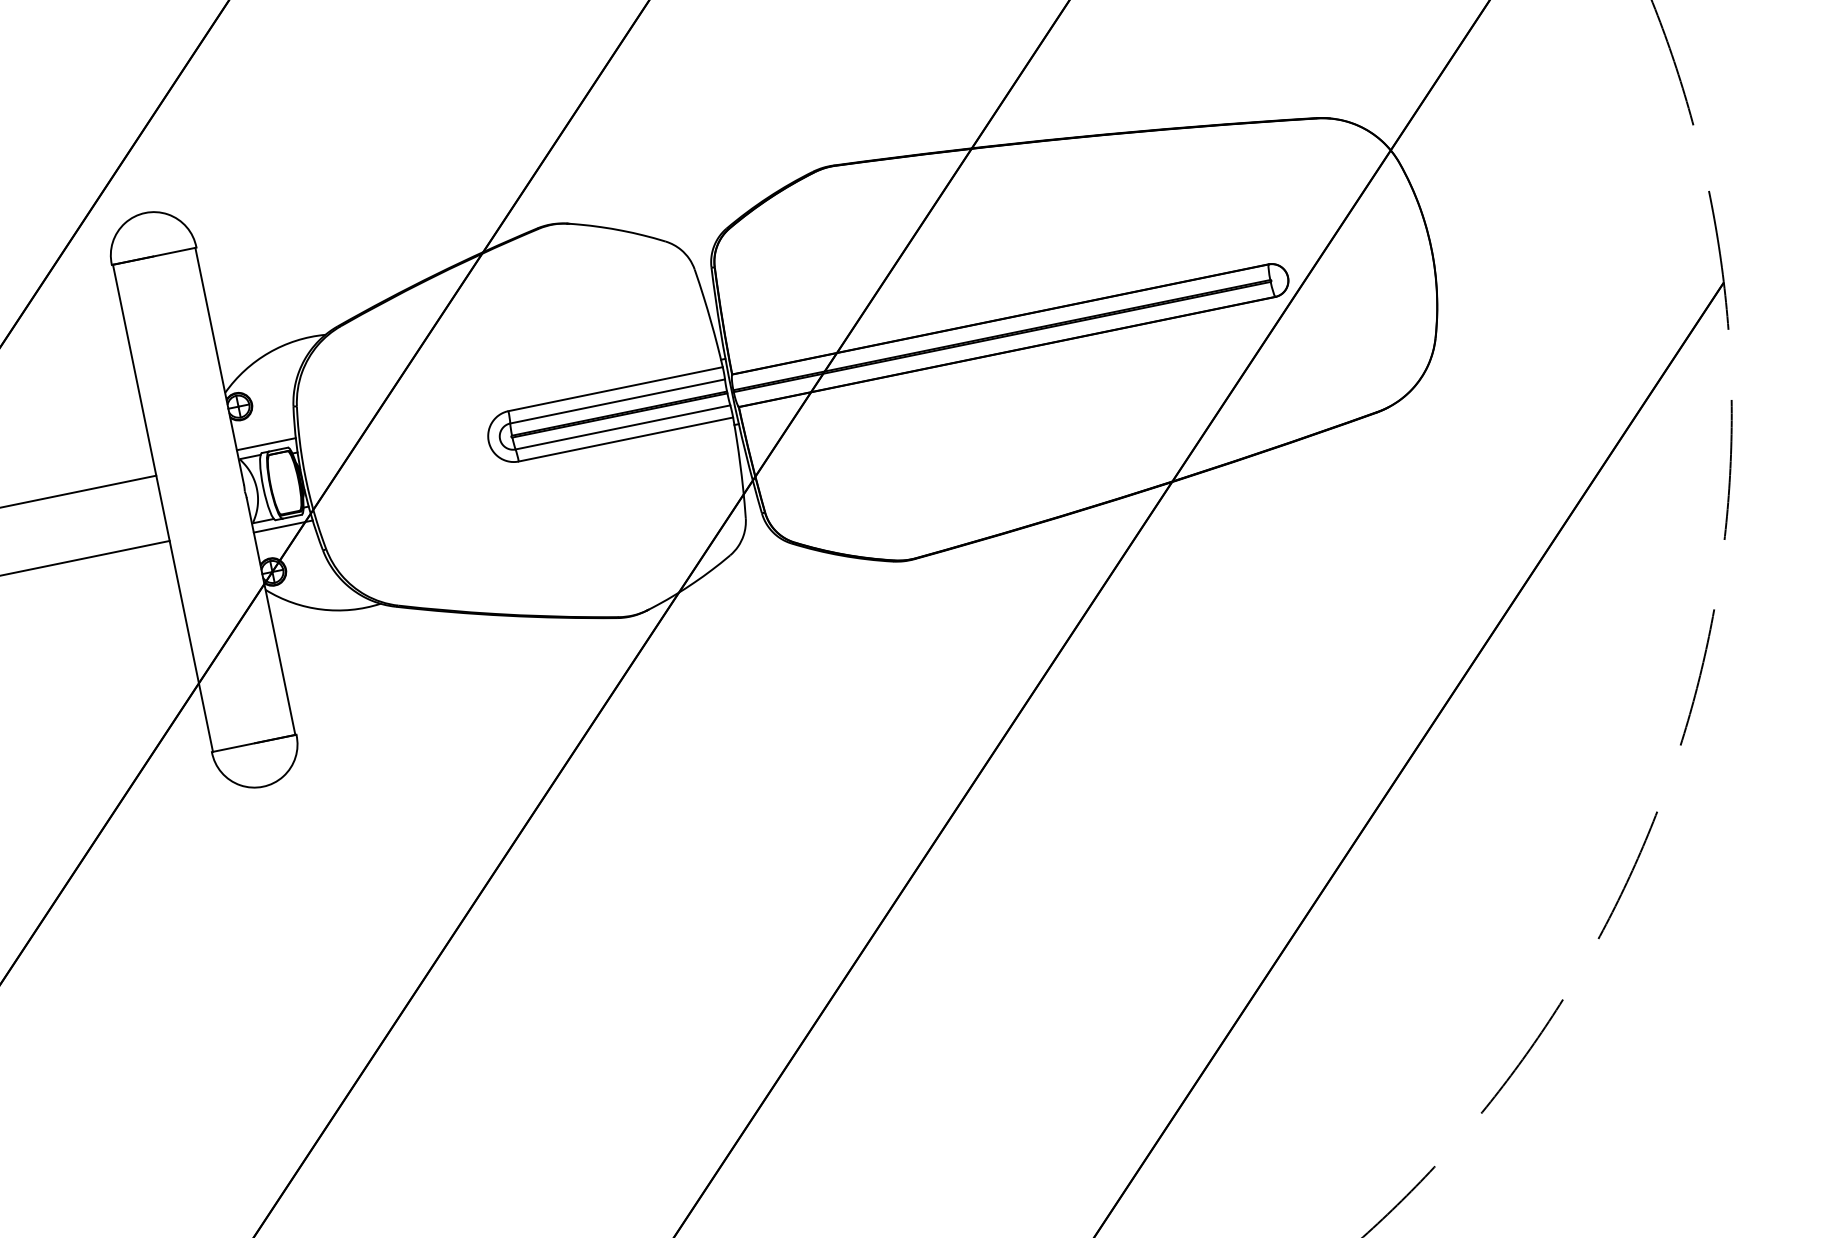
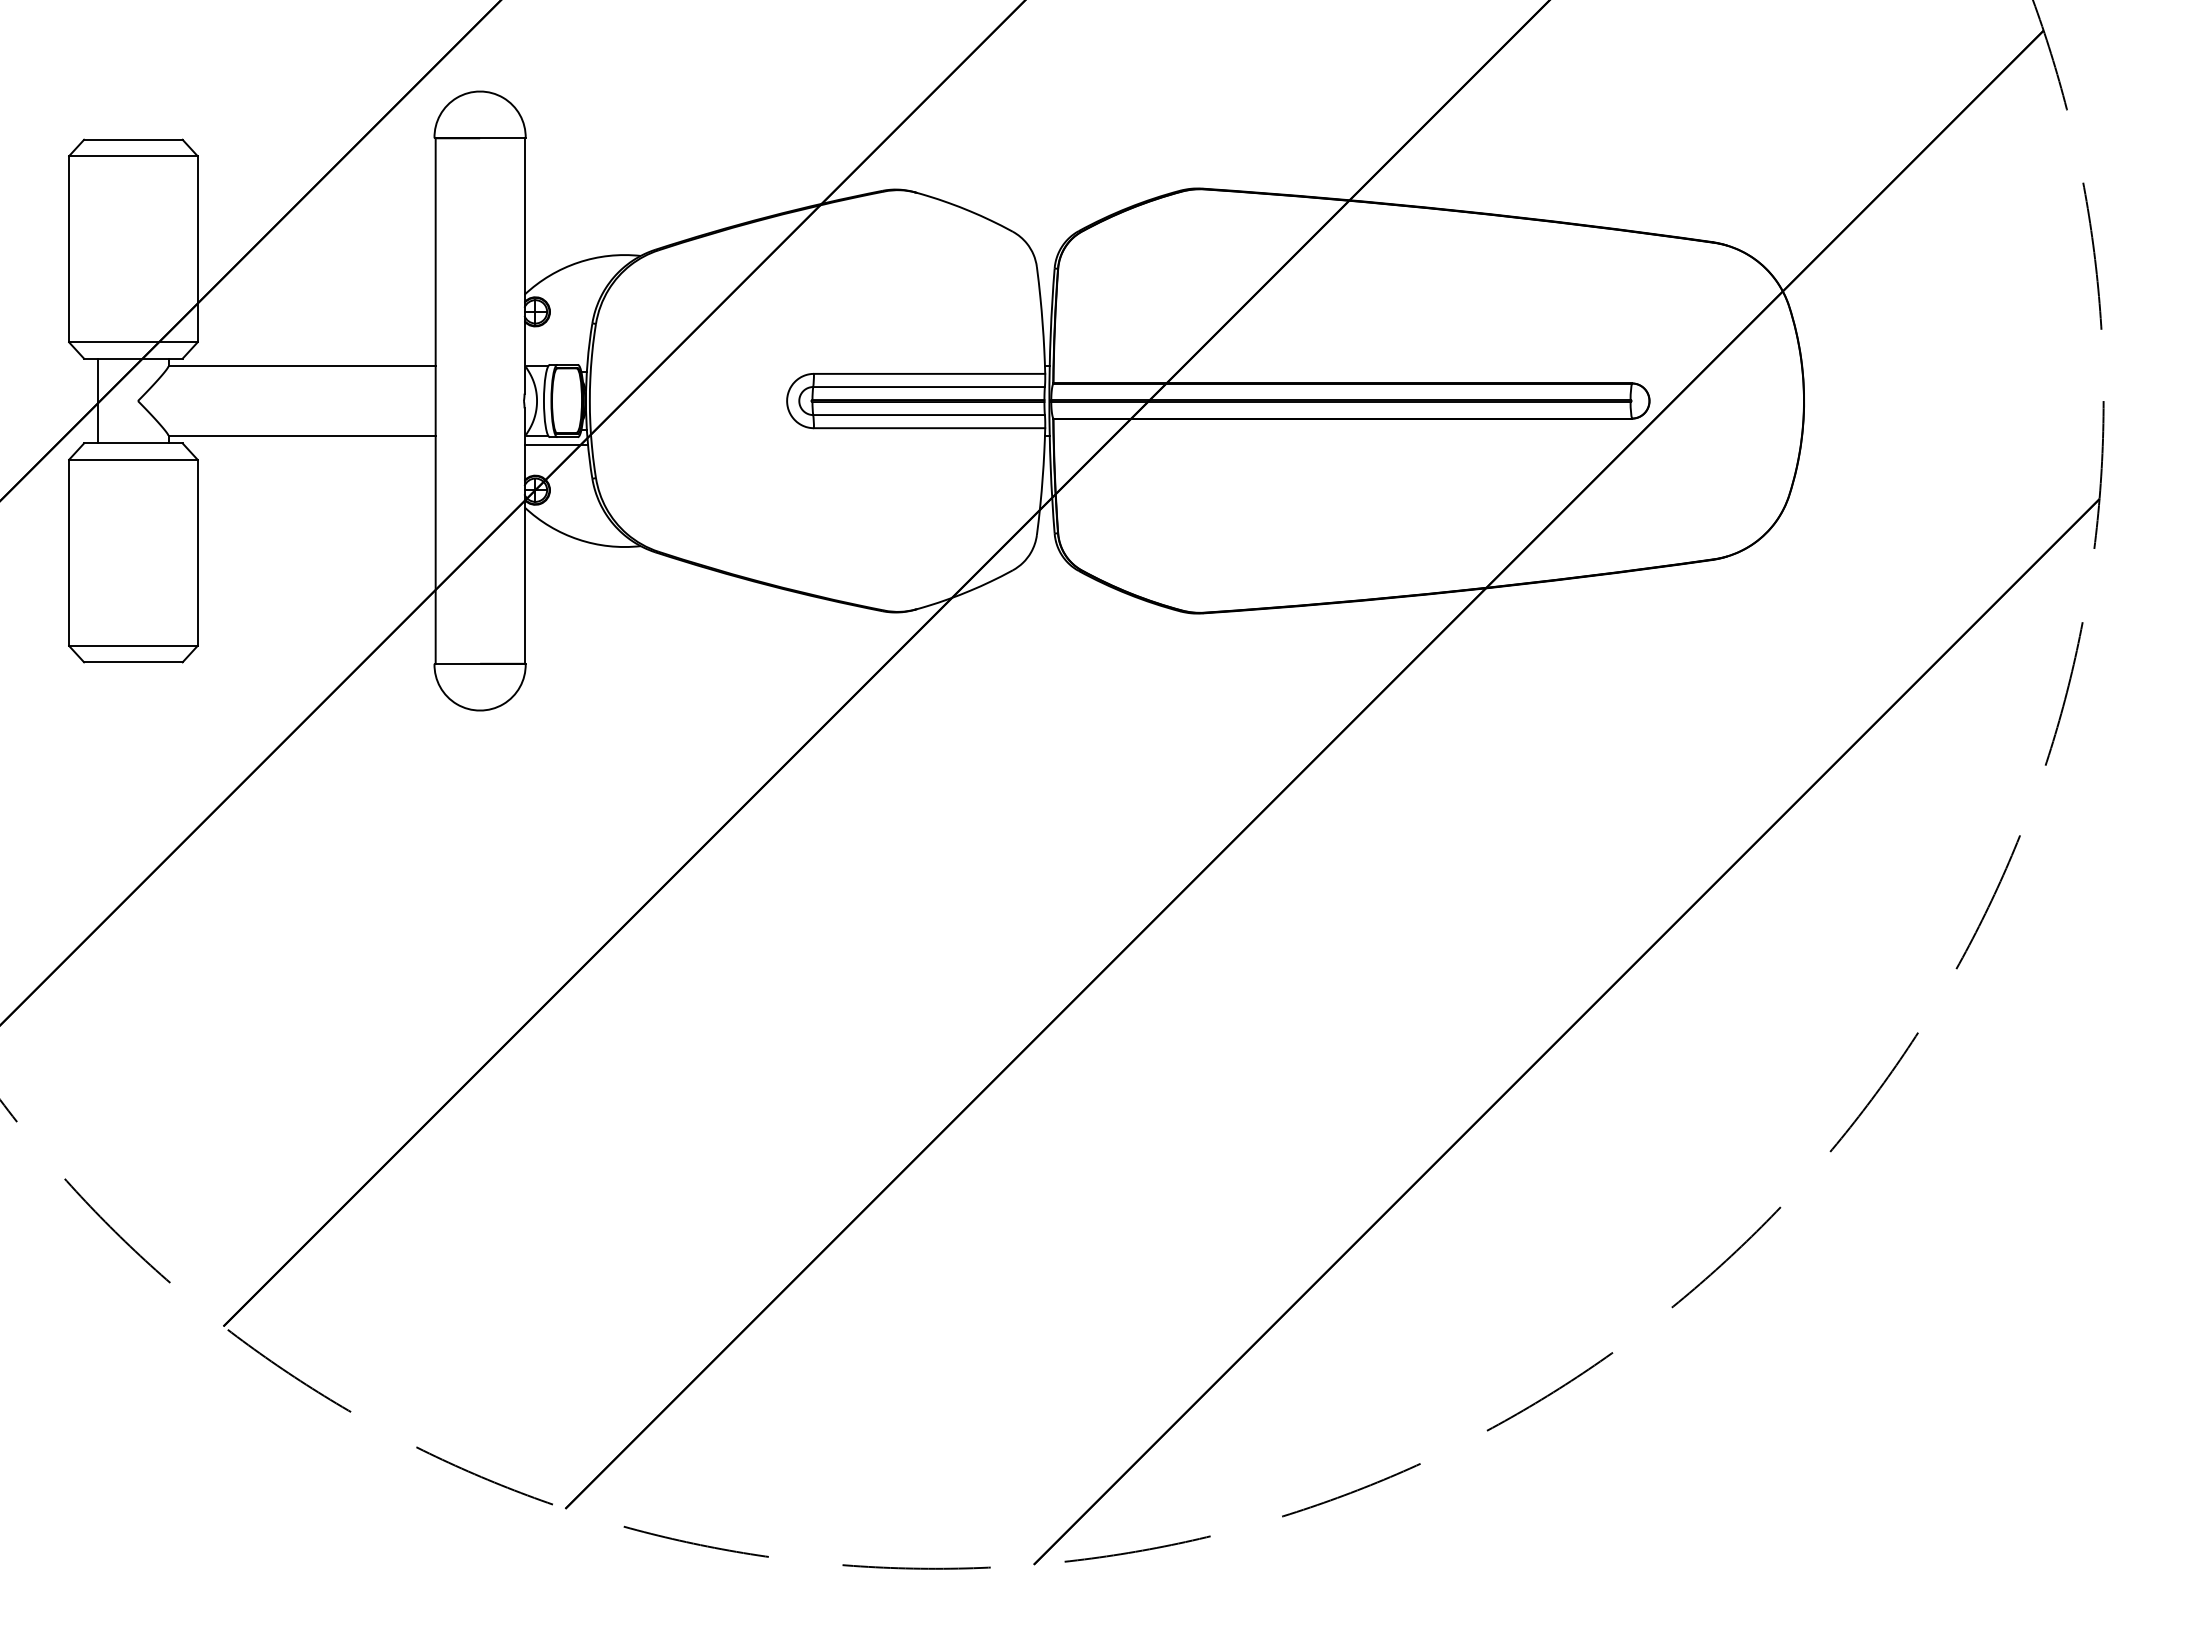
line: (266, 444) -> (556, 356), removed

